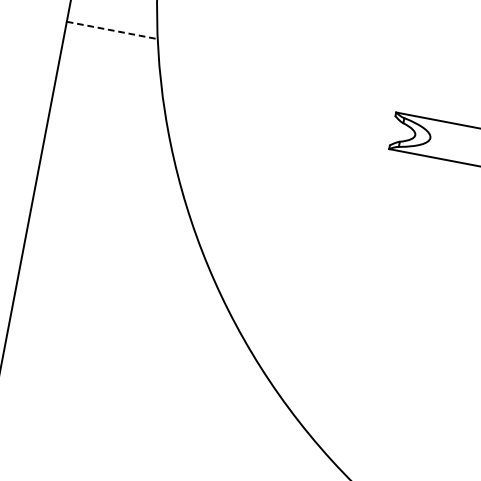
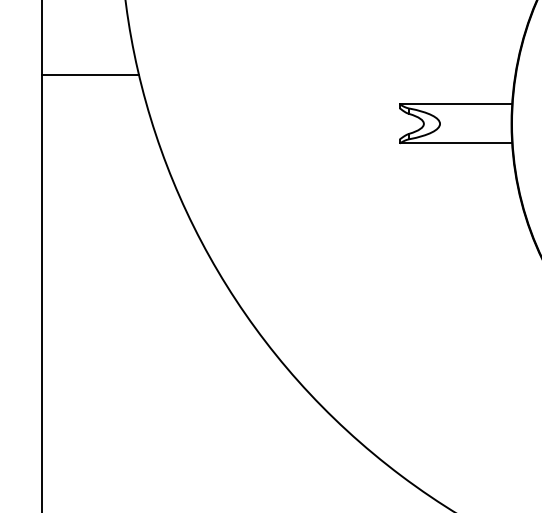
line: (112, 30) -> (90, 75), dashed -> solid

